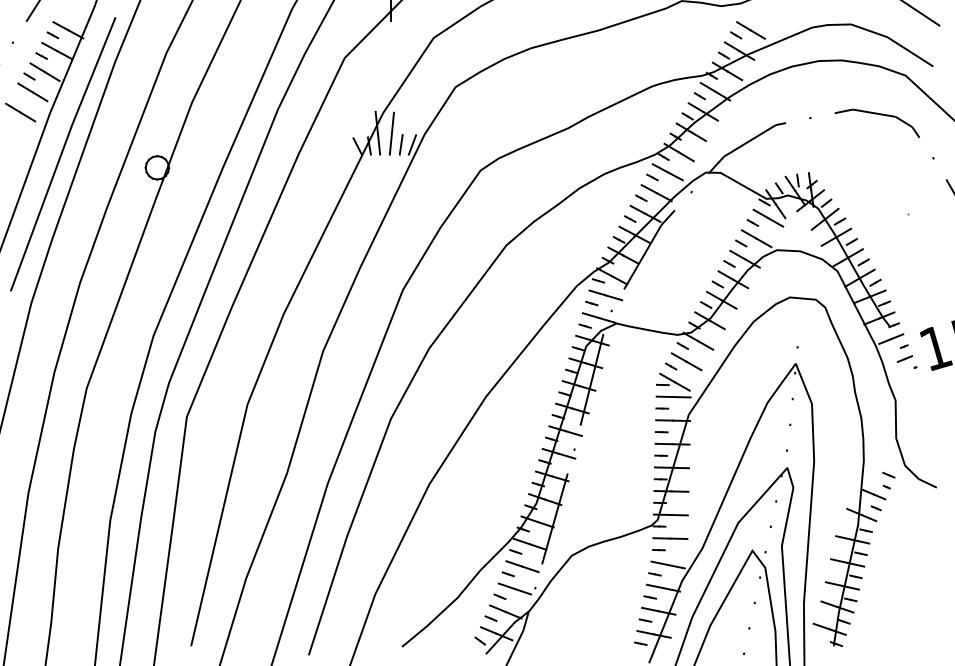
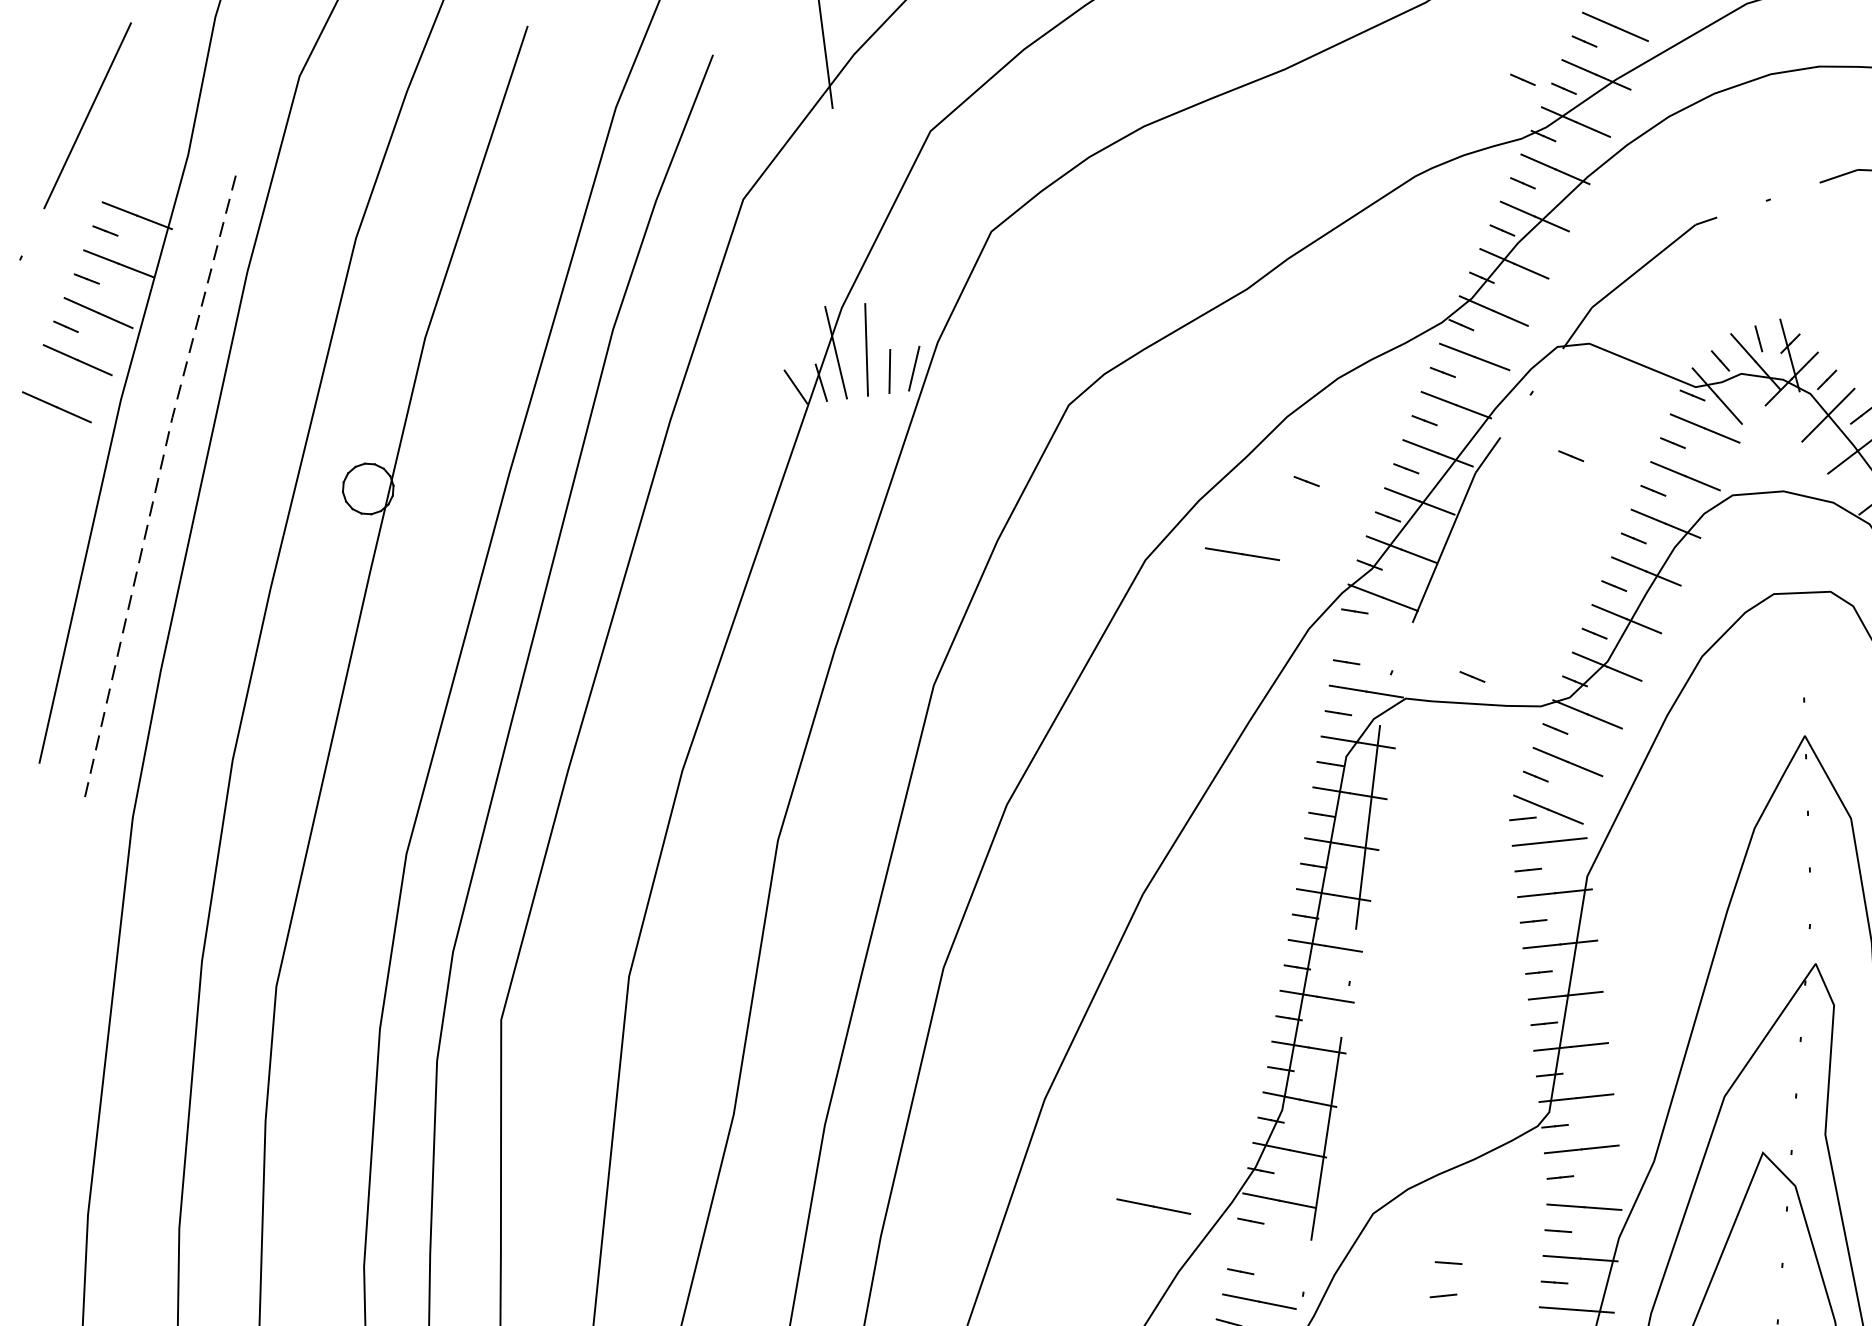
line: (705, 49) -> (1522, 80), added
line: (61, 153) -> (156, 484), solid -> dashed
line: (584, 218) -> (1307, 480), added
line: (705, 222) -> (1570, 455), added
line: (605, 295) -> (1241, 554), moved
line: (648, 317) -> (1473, 676), added
line: (522, 566) -> (1153, 1206), moved
line: (602, 582) -> (1447, 1263), added
line: (598, 597) -> (1442, 1296), added

